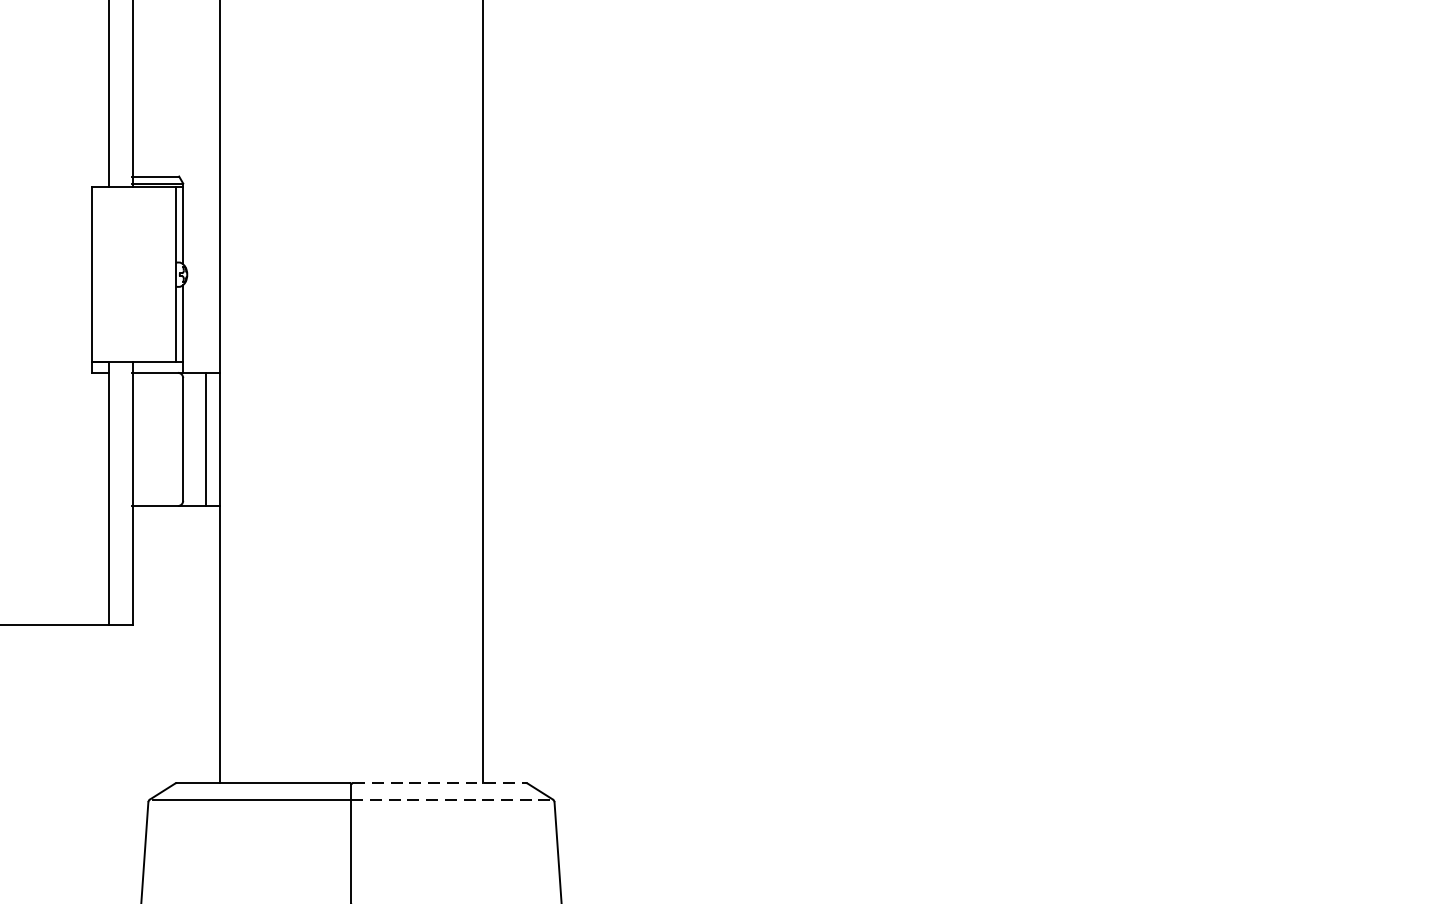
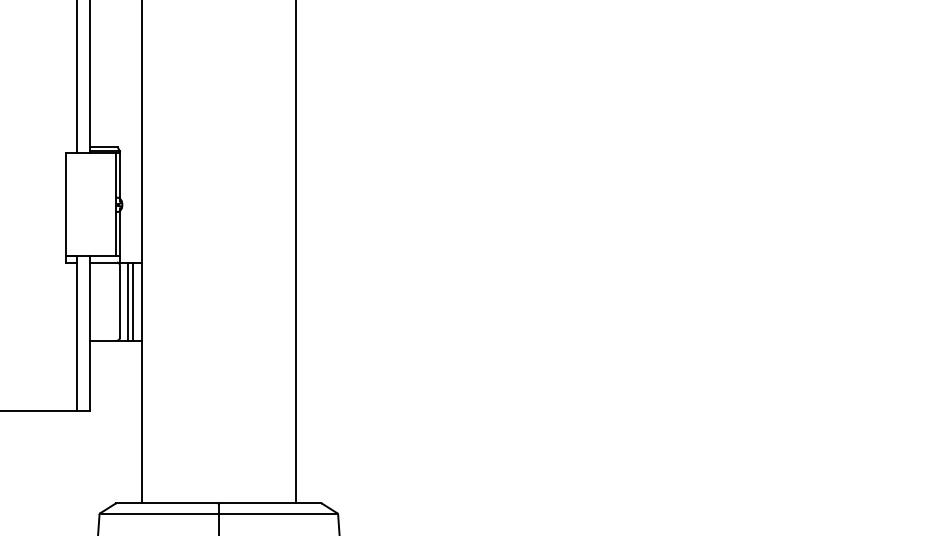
line: (197, 439) -> (128, 301), added
line: (439, 783) -> (270, 503), dashed -> solid
line: (449, 800) -> (276, 513), dashed -> solid

